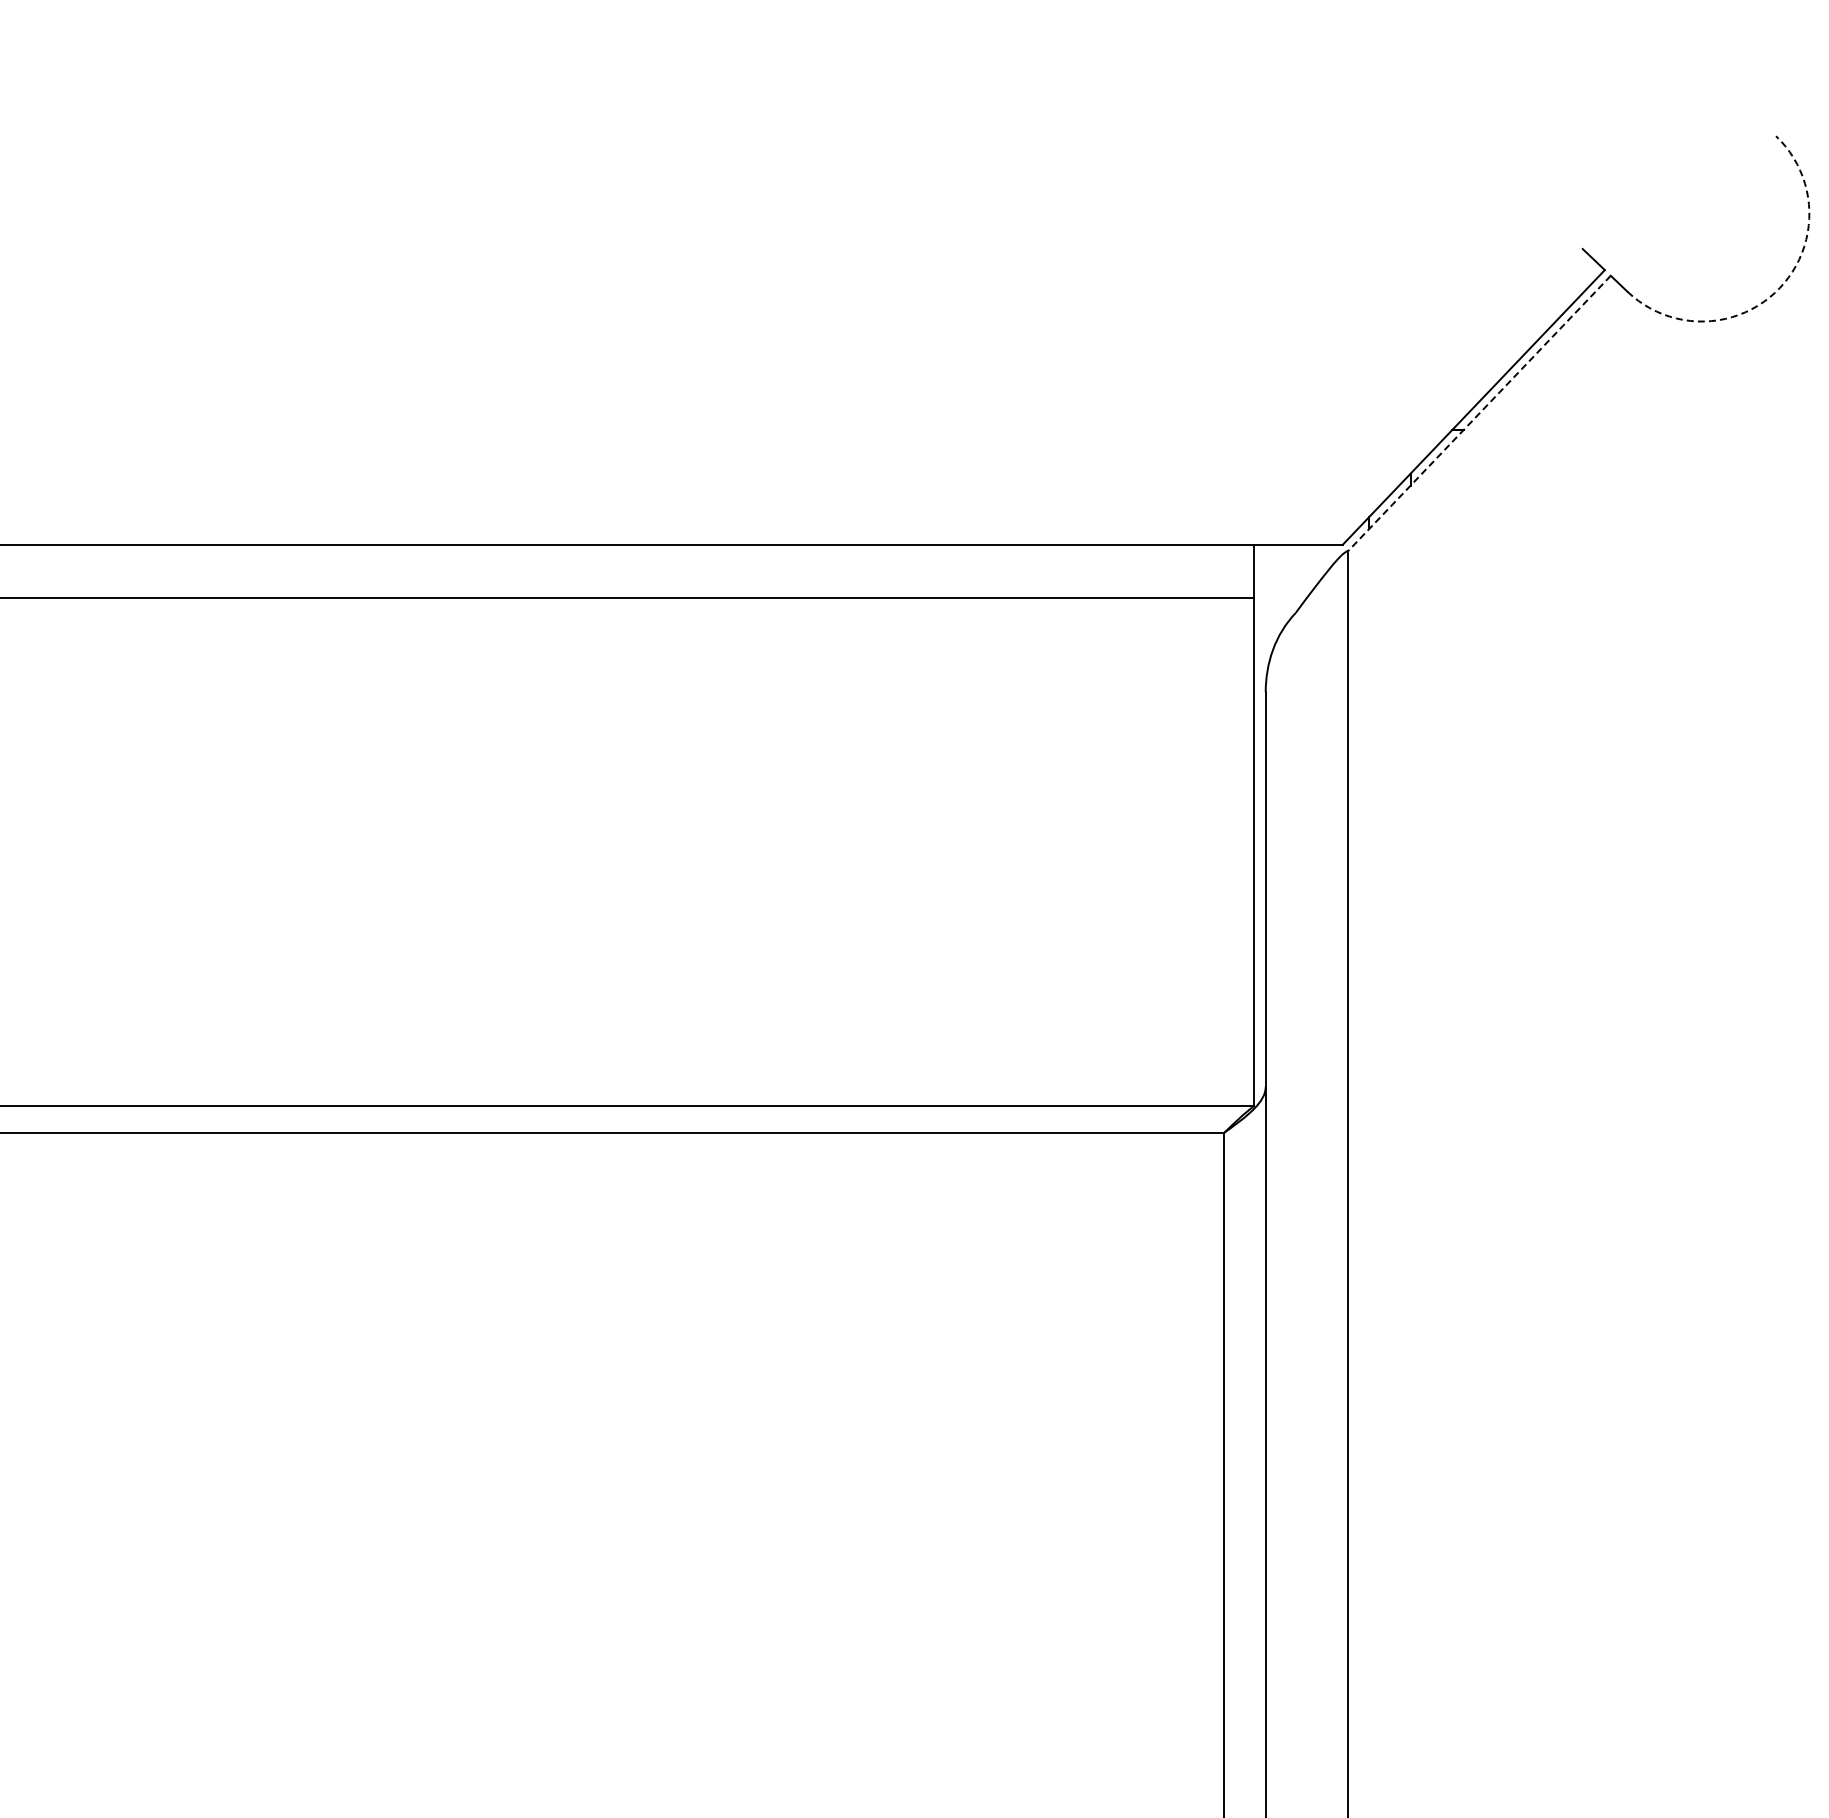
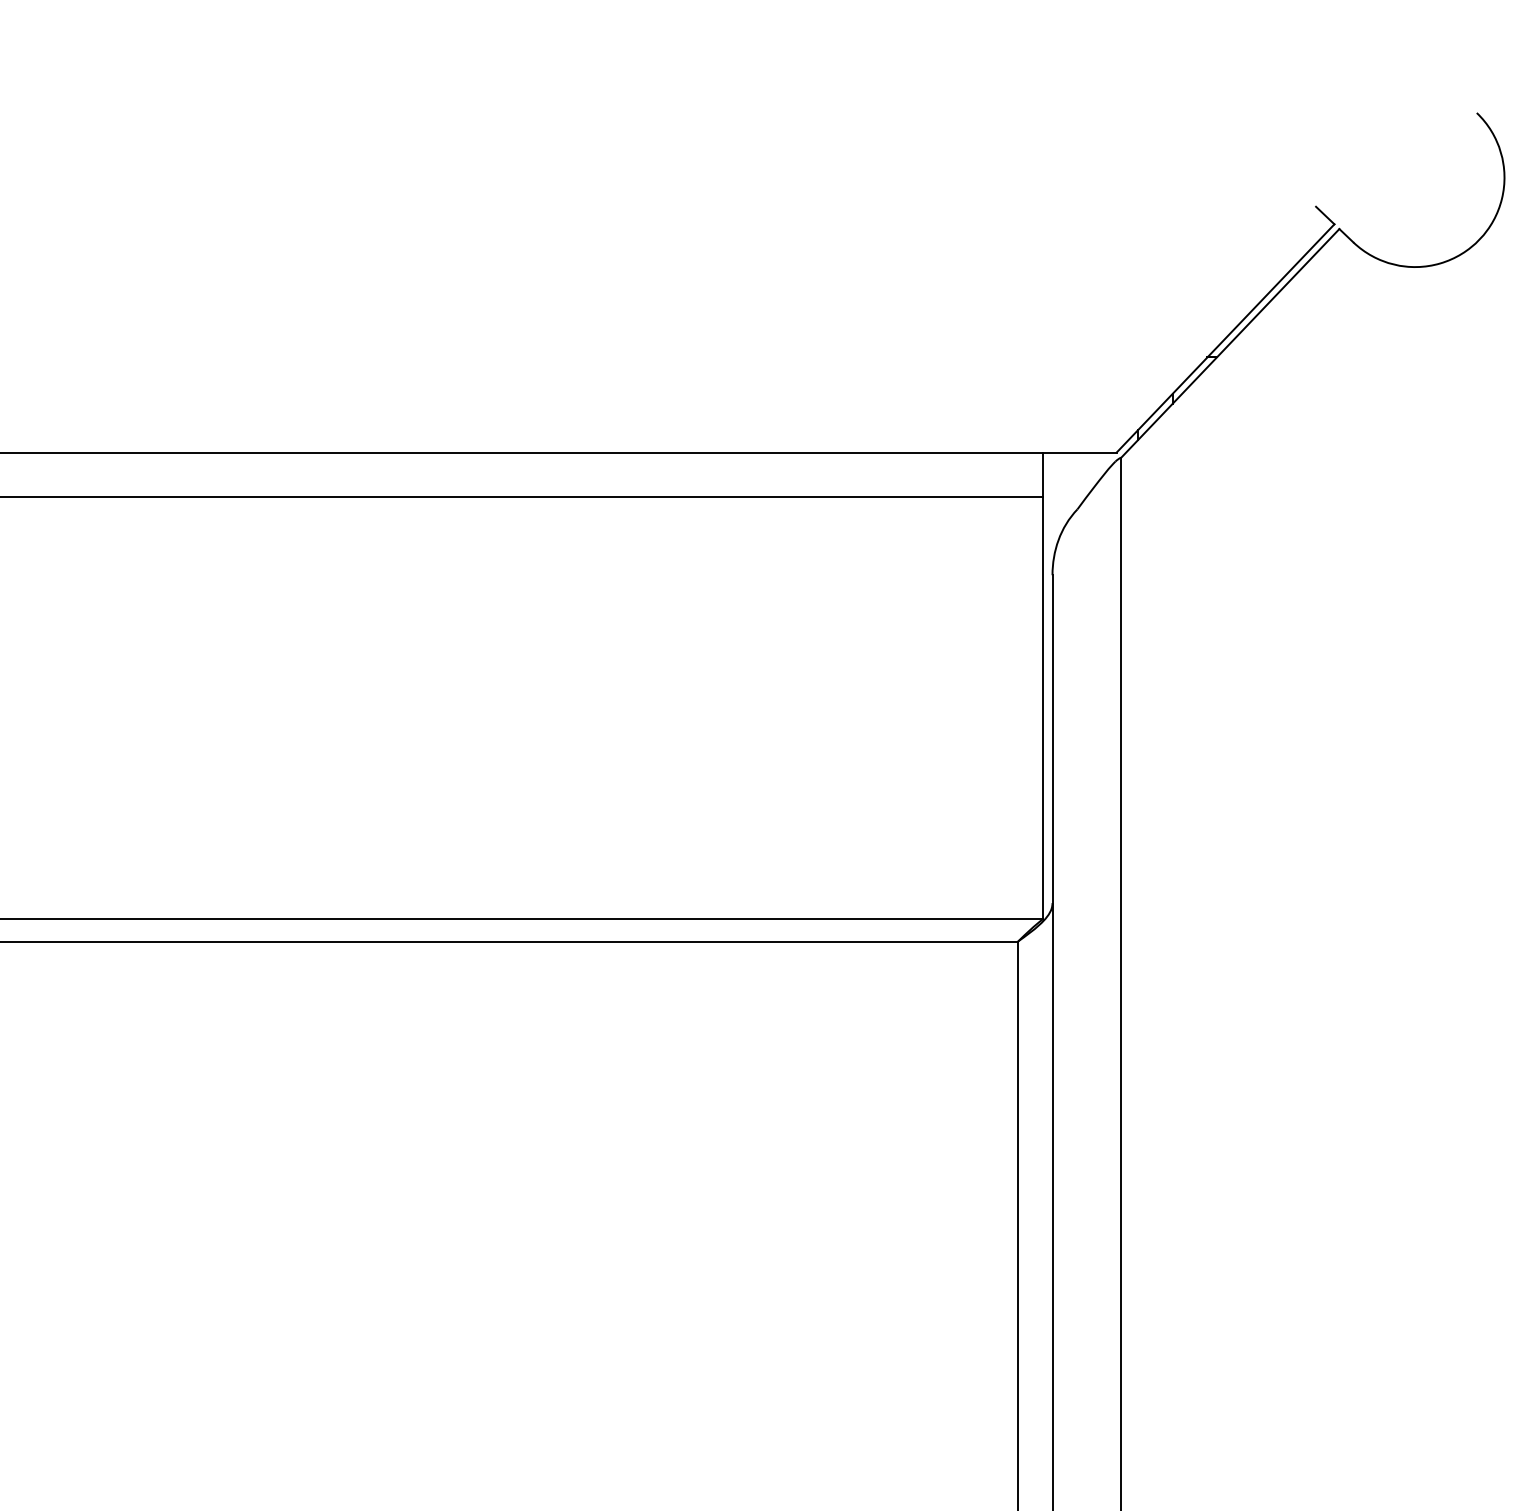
arc: (1779, 288) -> (1479, 239), dashed -> solid
line: (1479, 413) -> (1230, 343), dashed -> solid

